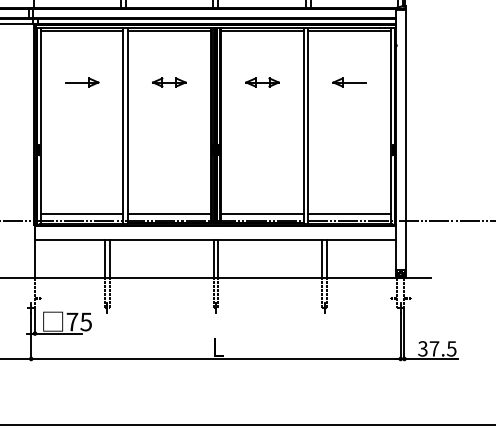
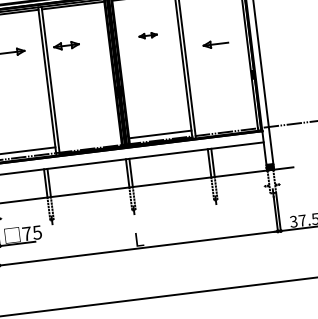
part: (169, 82) -> (66, 45), moved
part: (262, 82) -> (148, 35), size x0.7
part: (349, 82) -> (215, 44), moved
line: (169, 213) -> (90, 143), removed
line: (349, 213) -> (225, 126), removed

